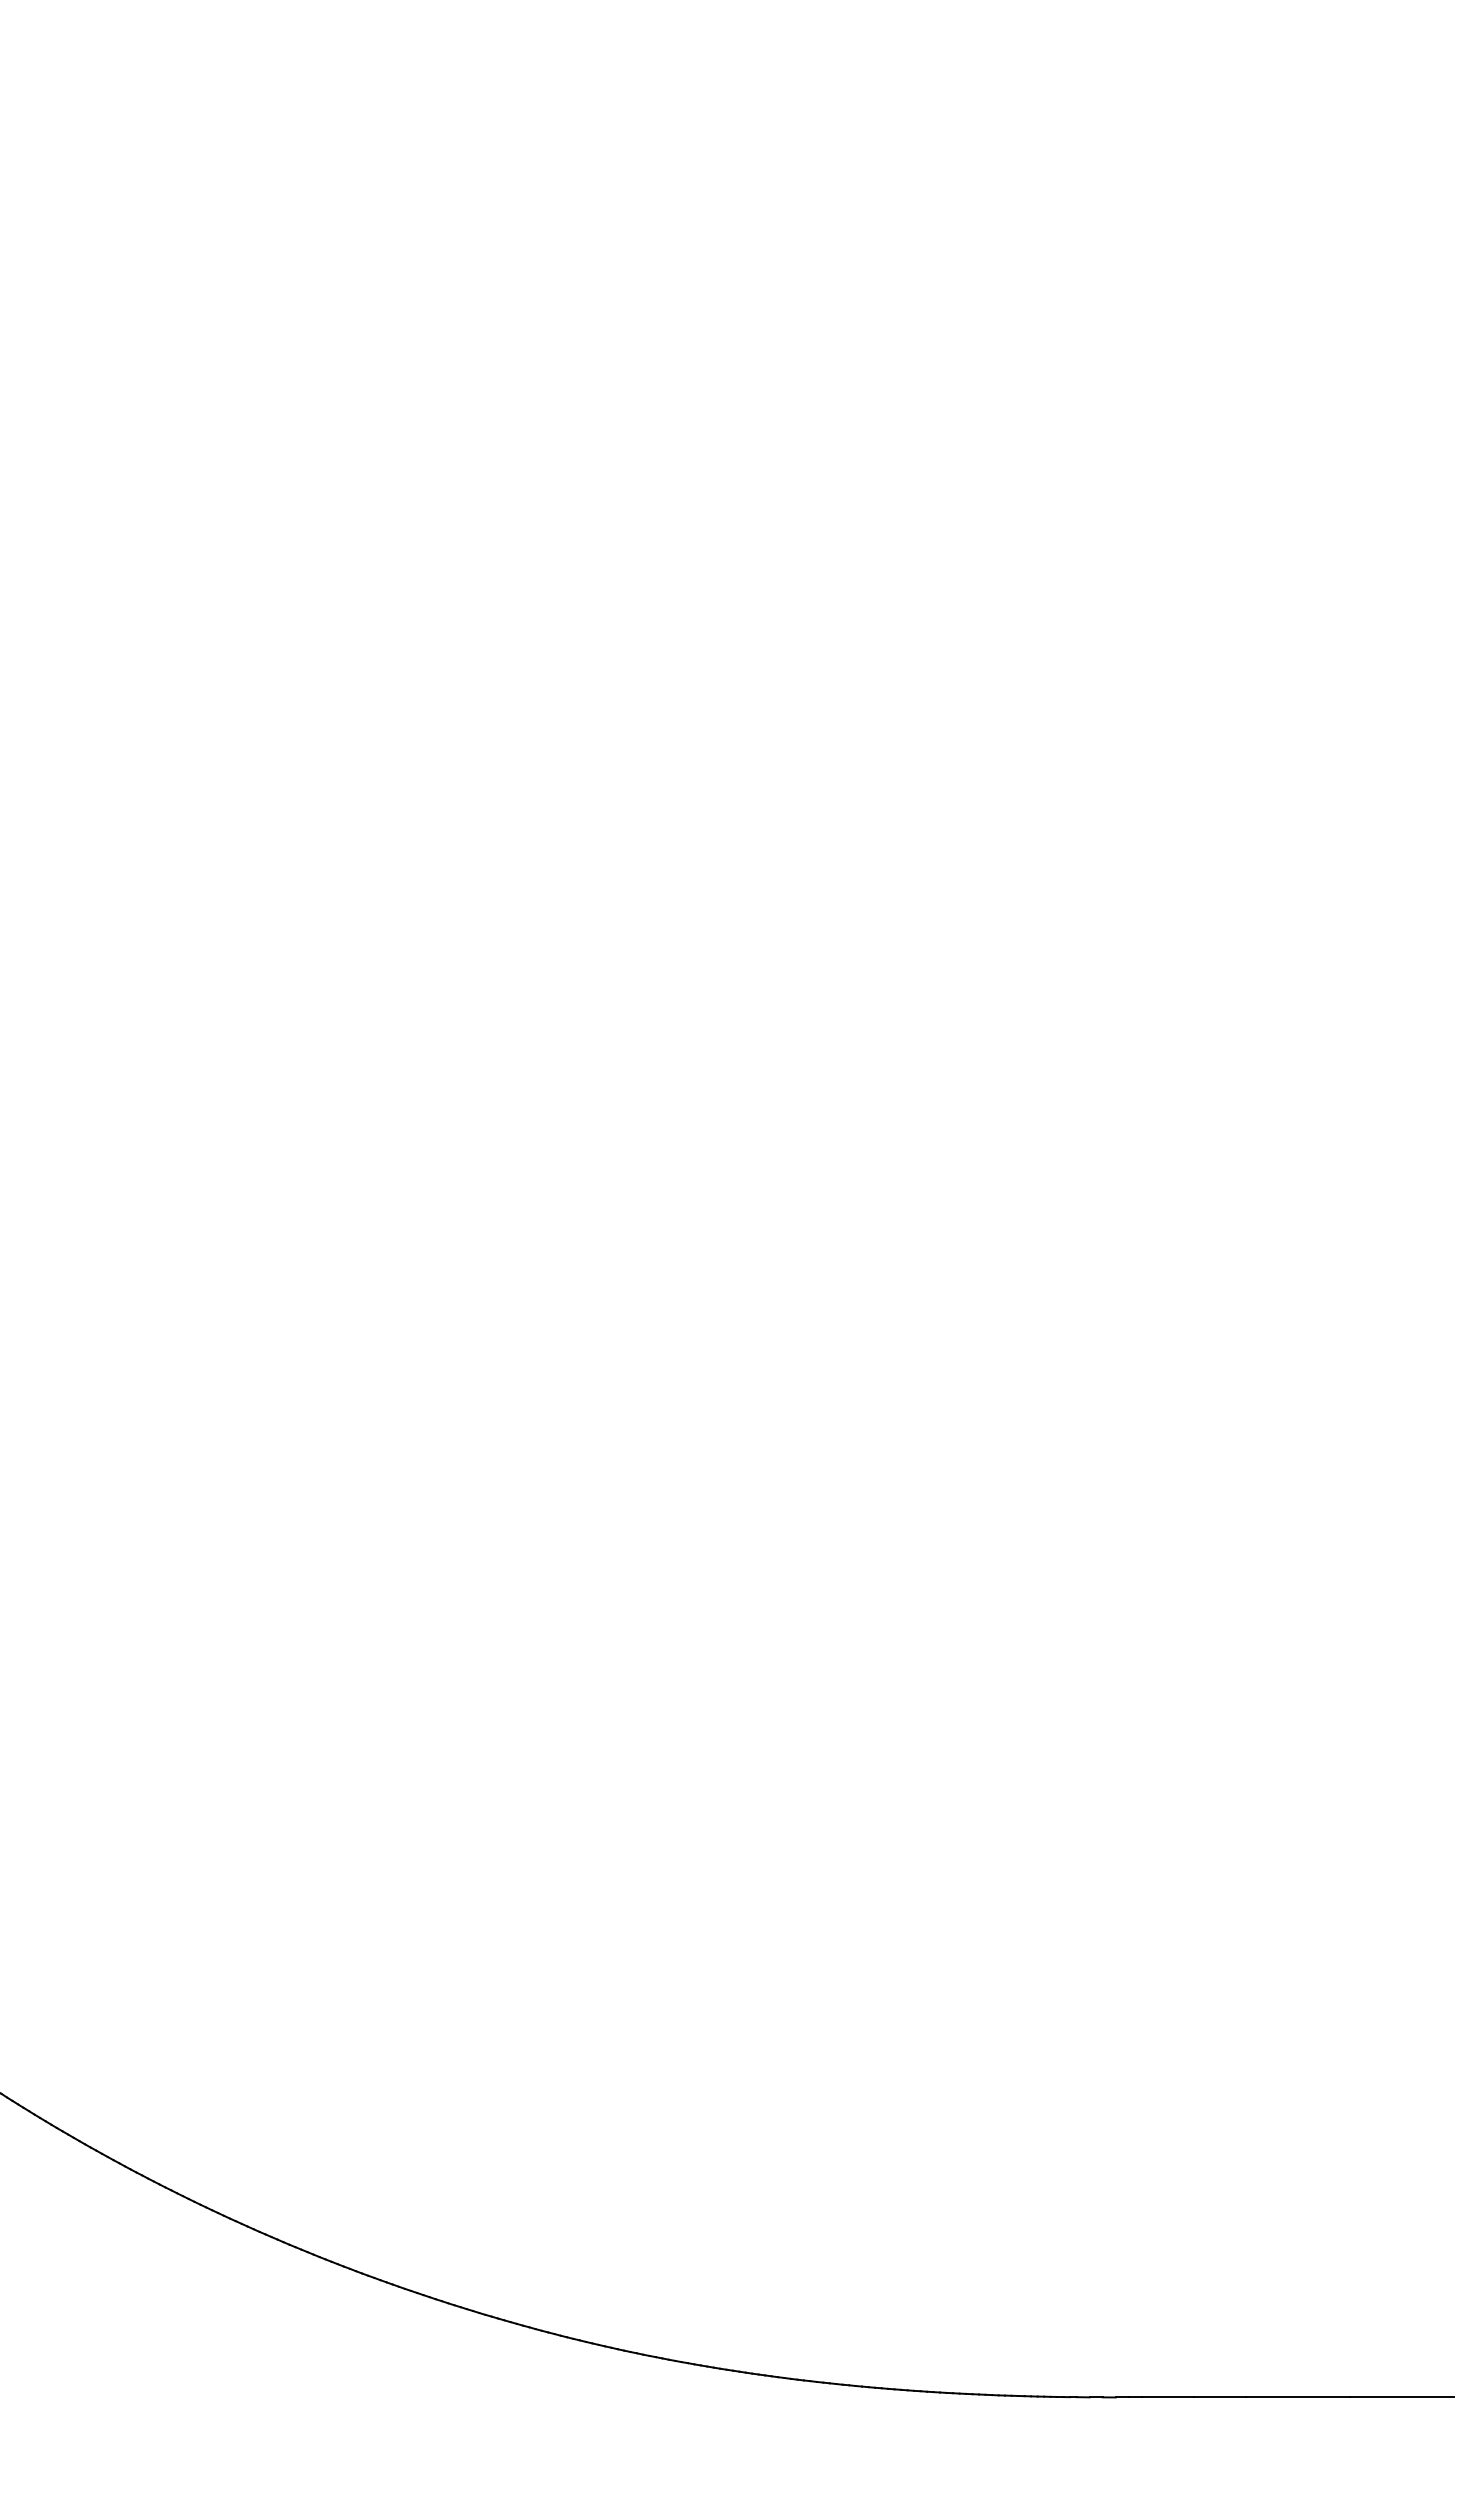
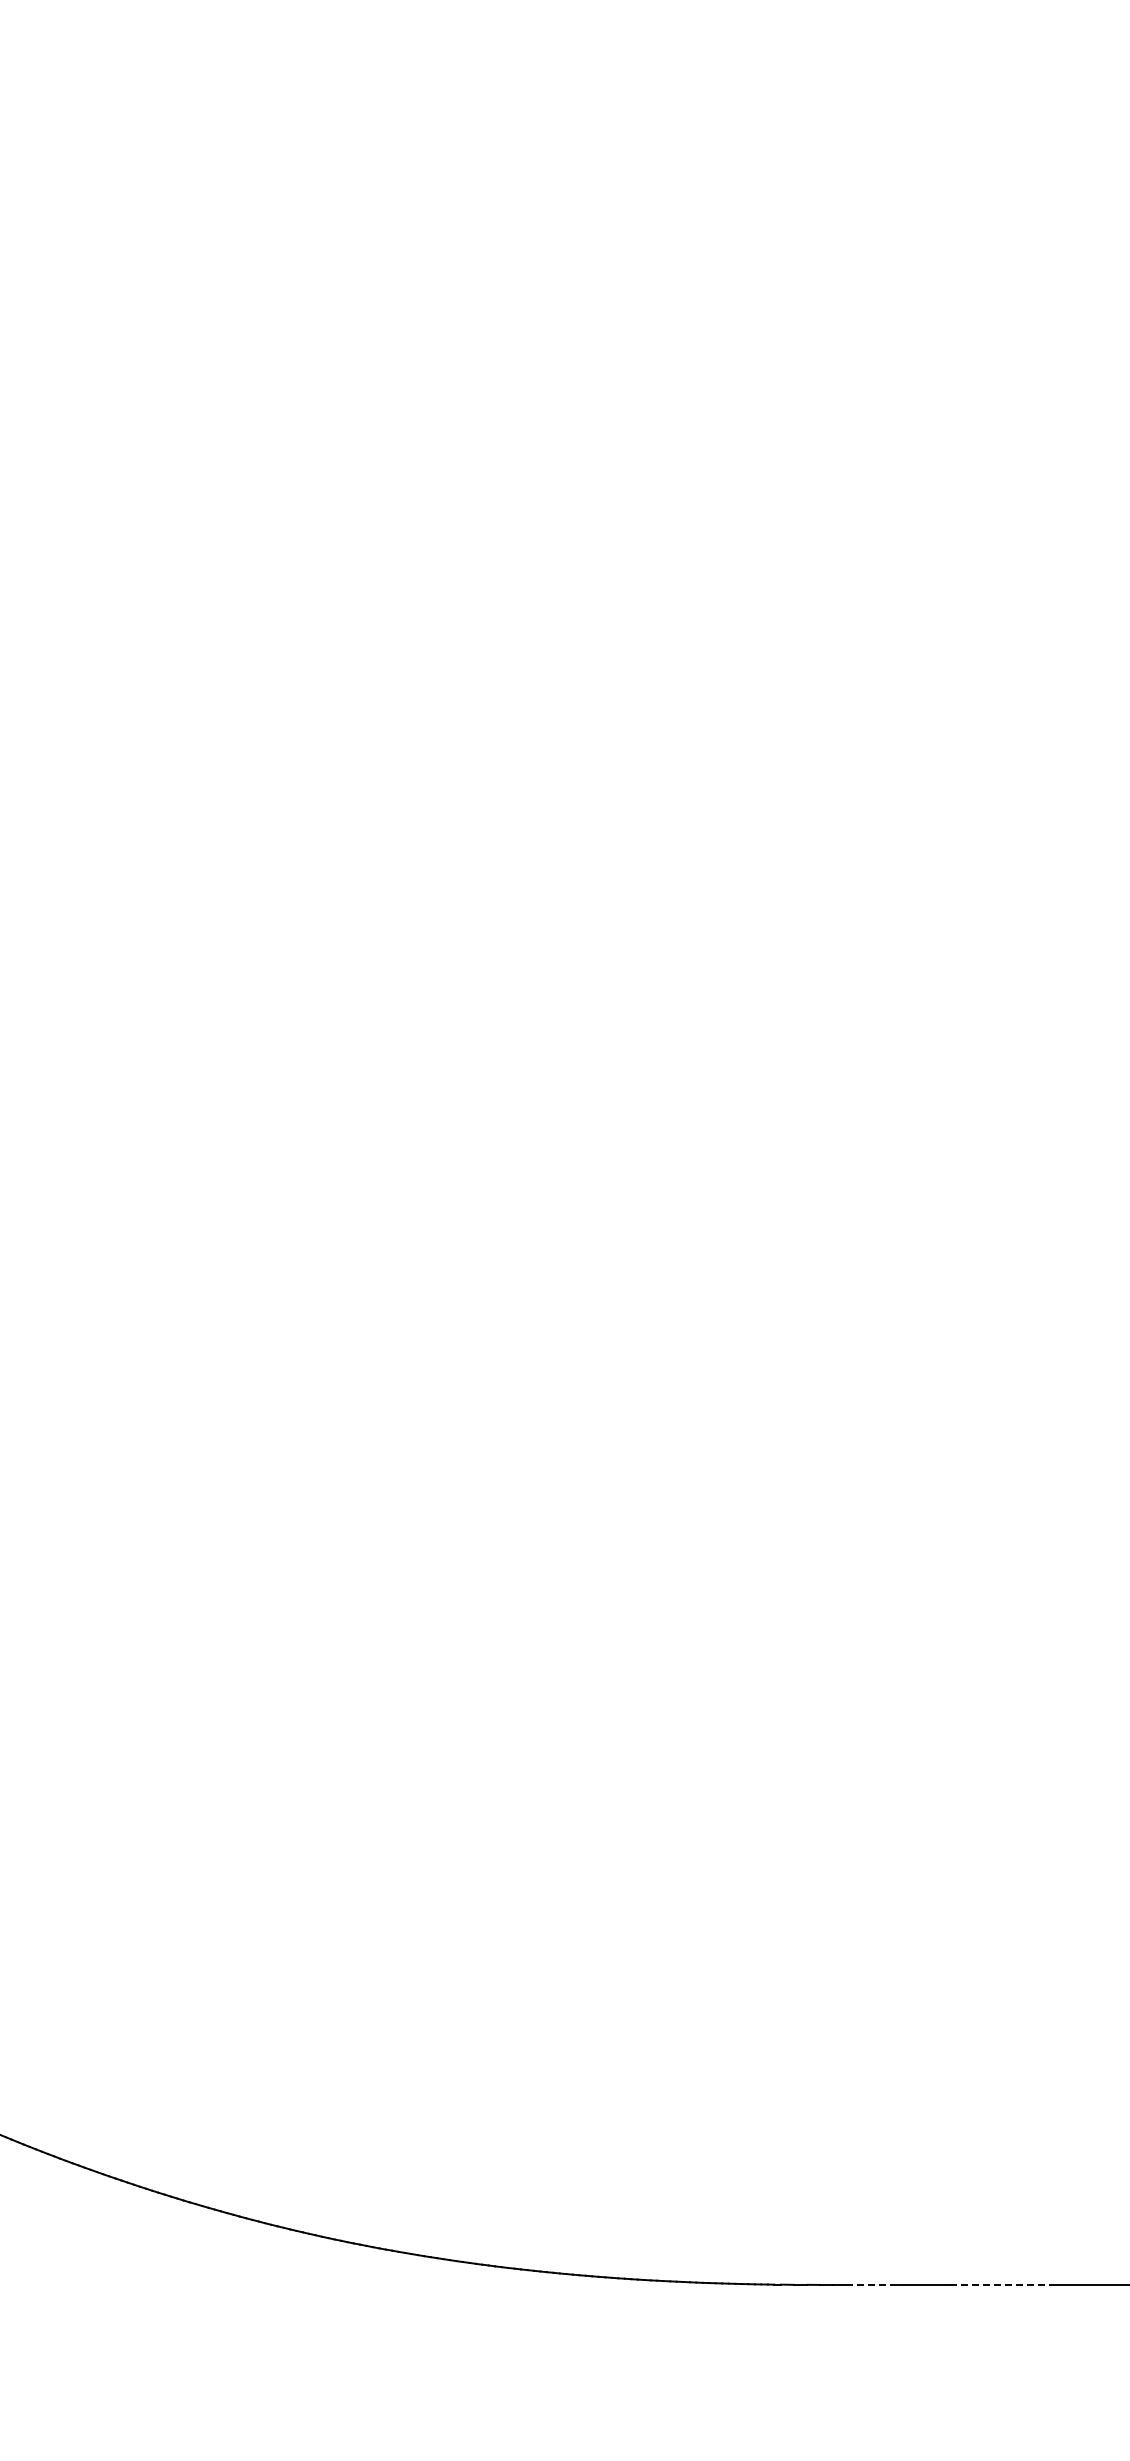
line: (1168, 2397) -> (872, 2284), solid -> dashed
line: (1298, 2397) -> (1002, 2284), solid -> dashed

